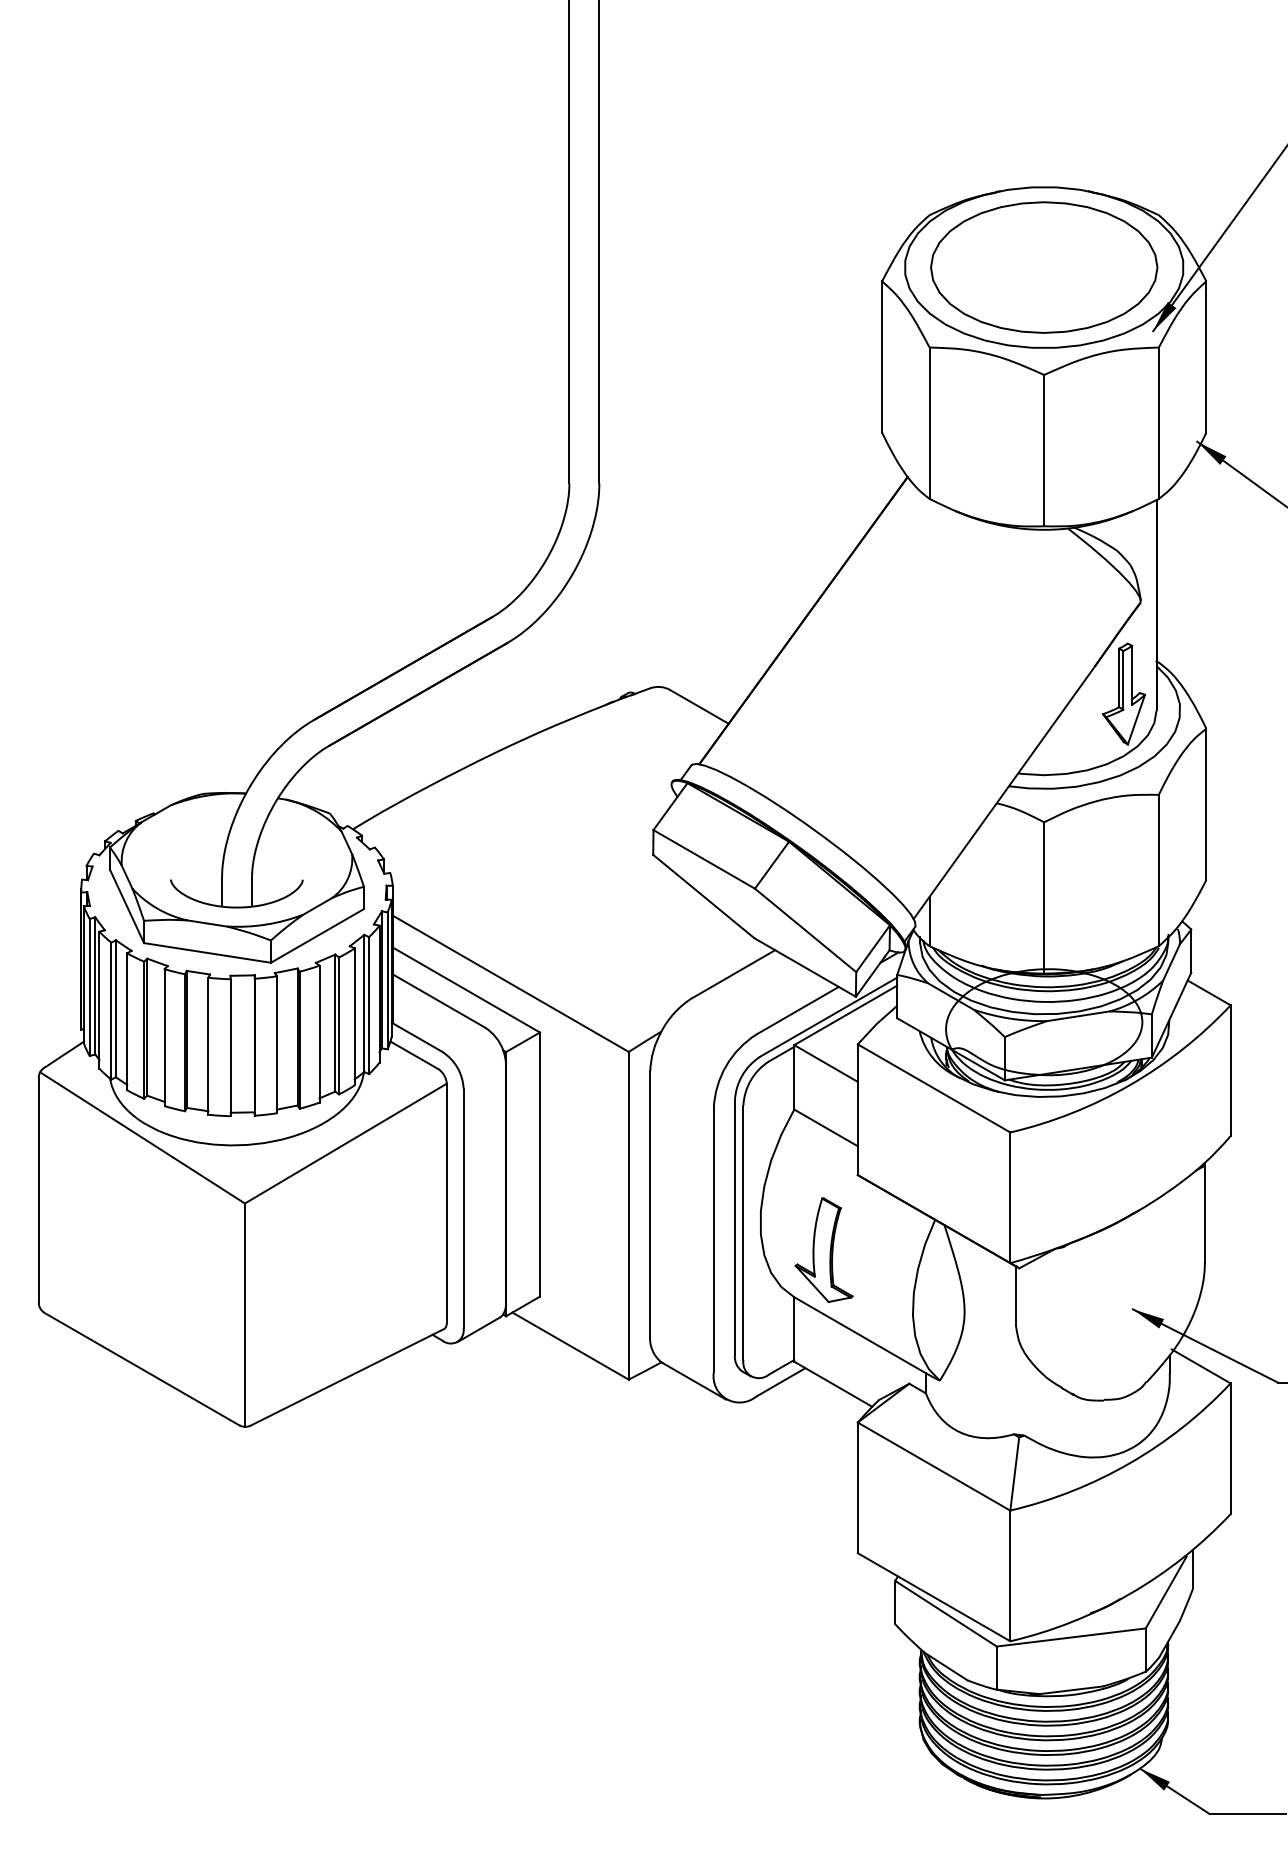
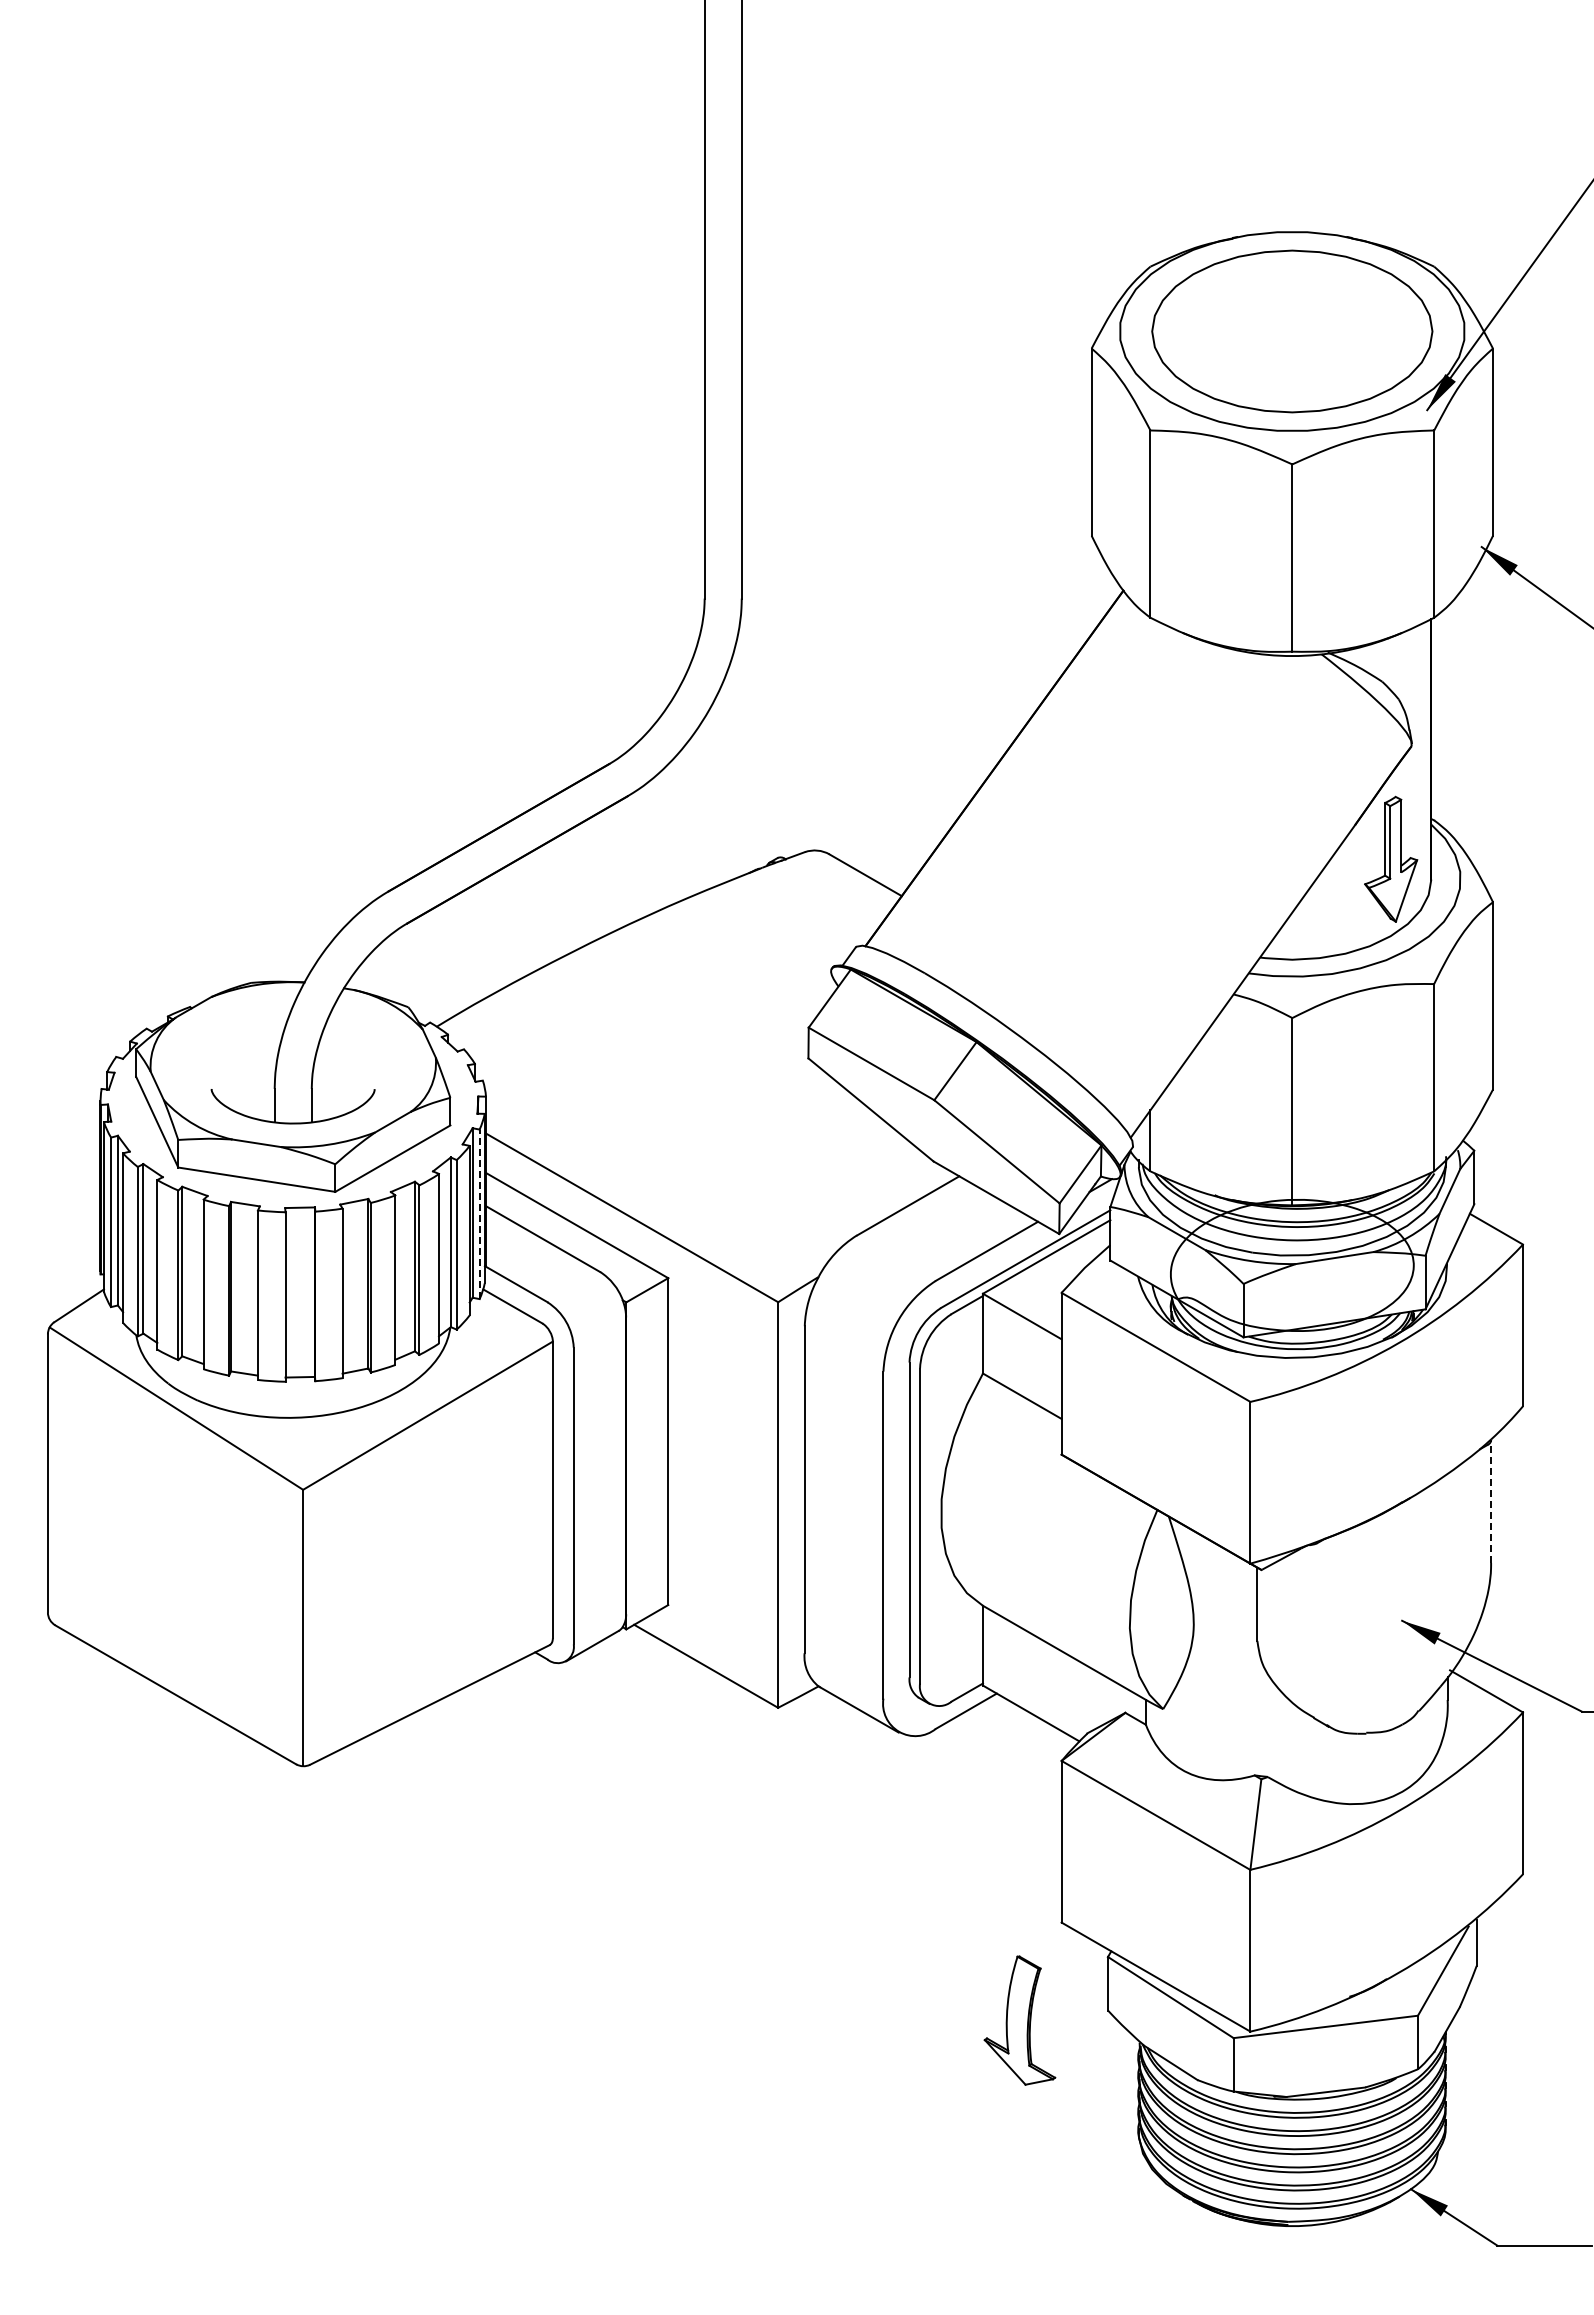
line: (387, 981) -> (479, 1214), solid -> dashed
line: (1205, 1212) -> (1491, 1501), solid -> dashed
part: (823, 1250) -> (1019, 2020), moved

